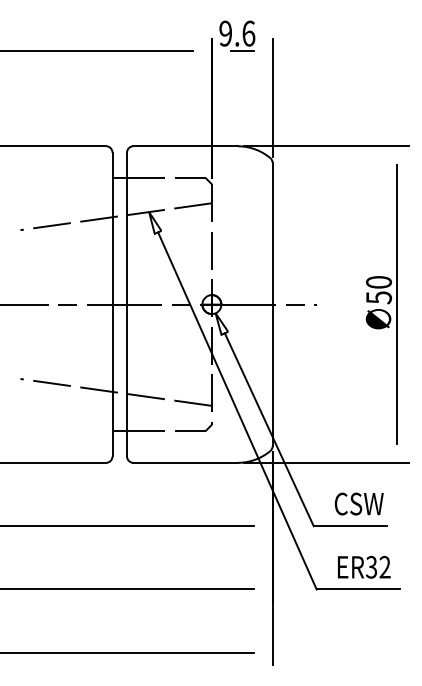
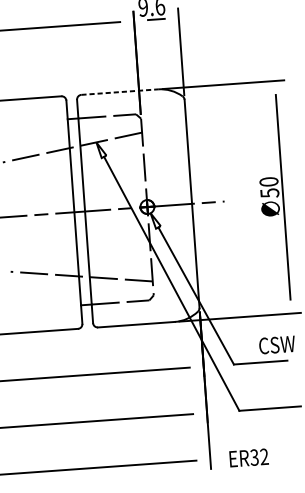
line: (186, 146) -> (120, 92), solid -> dashed
text: (358, 503) -> (276, 344), moved
text: (364, 566) -> (249, 457), moved

